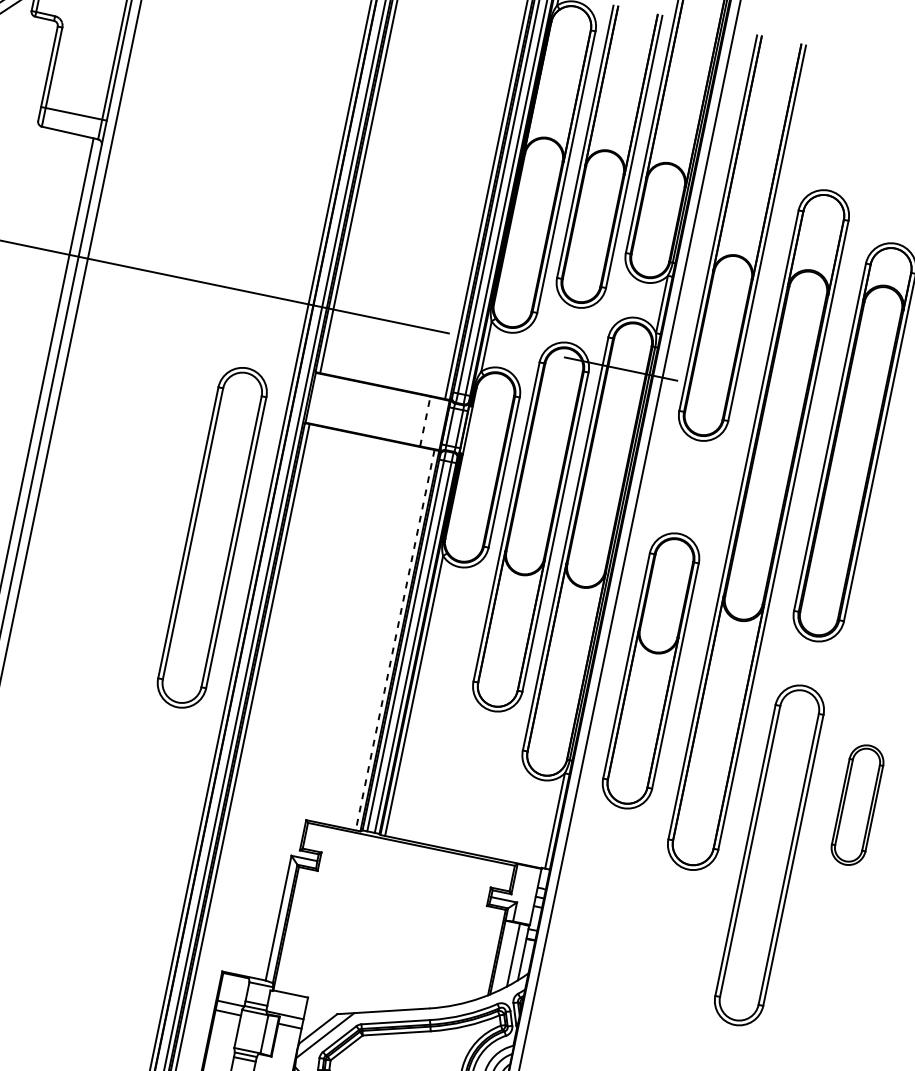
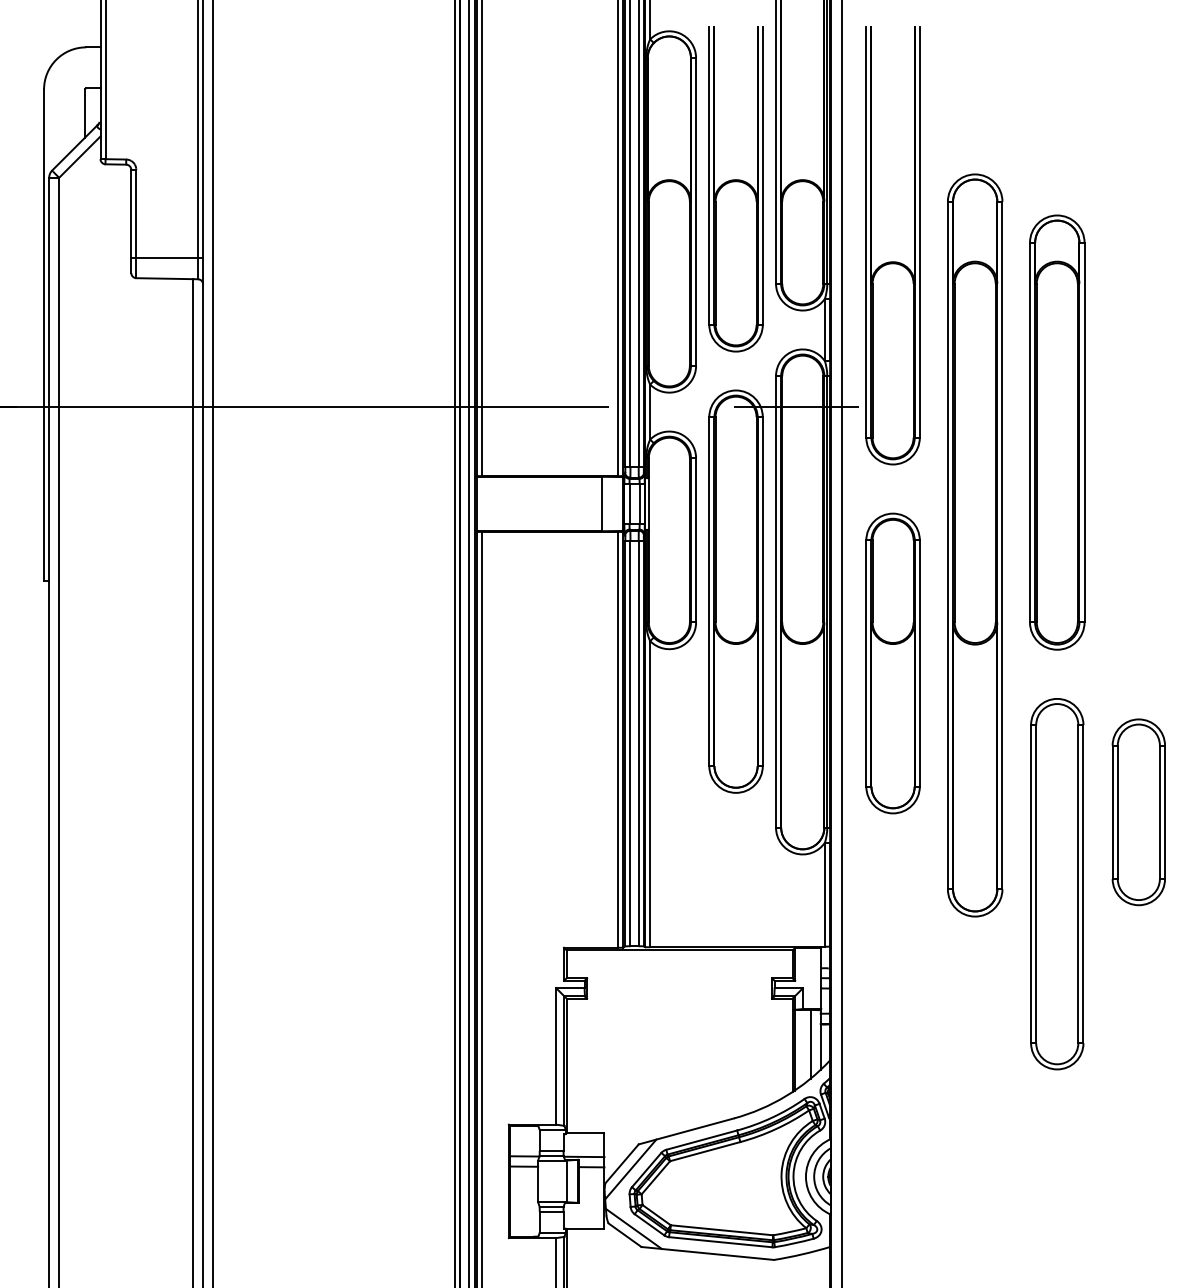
line: (425, 421) -> (602, 503), dashed -> solid
part: (212, 538) -> (404, 672), removed
line: (395, 639) -> (618, 739), dashed -> solid
part: (650, 670) -> (892, 663), moved
part: (857, 805) -> (1138, 812), size x1.43

